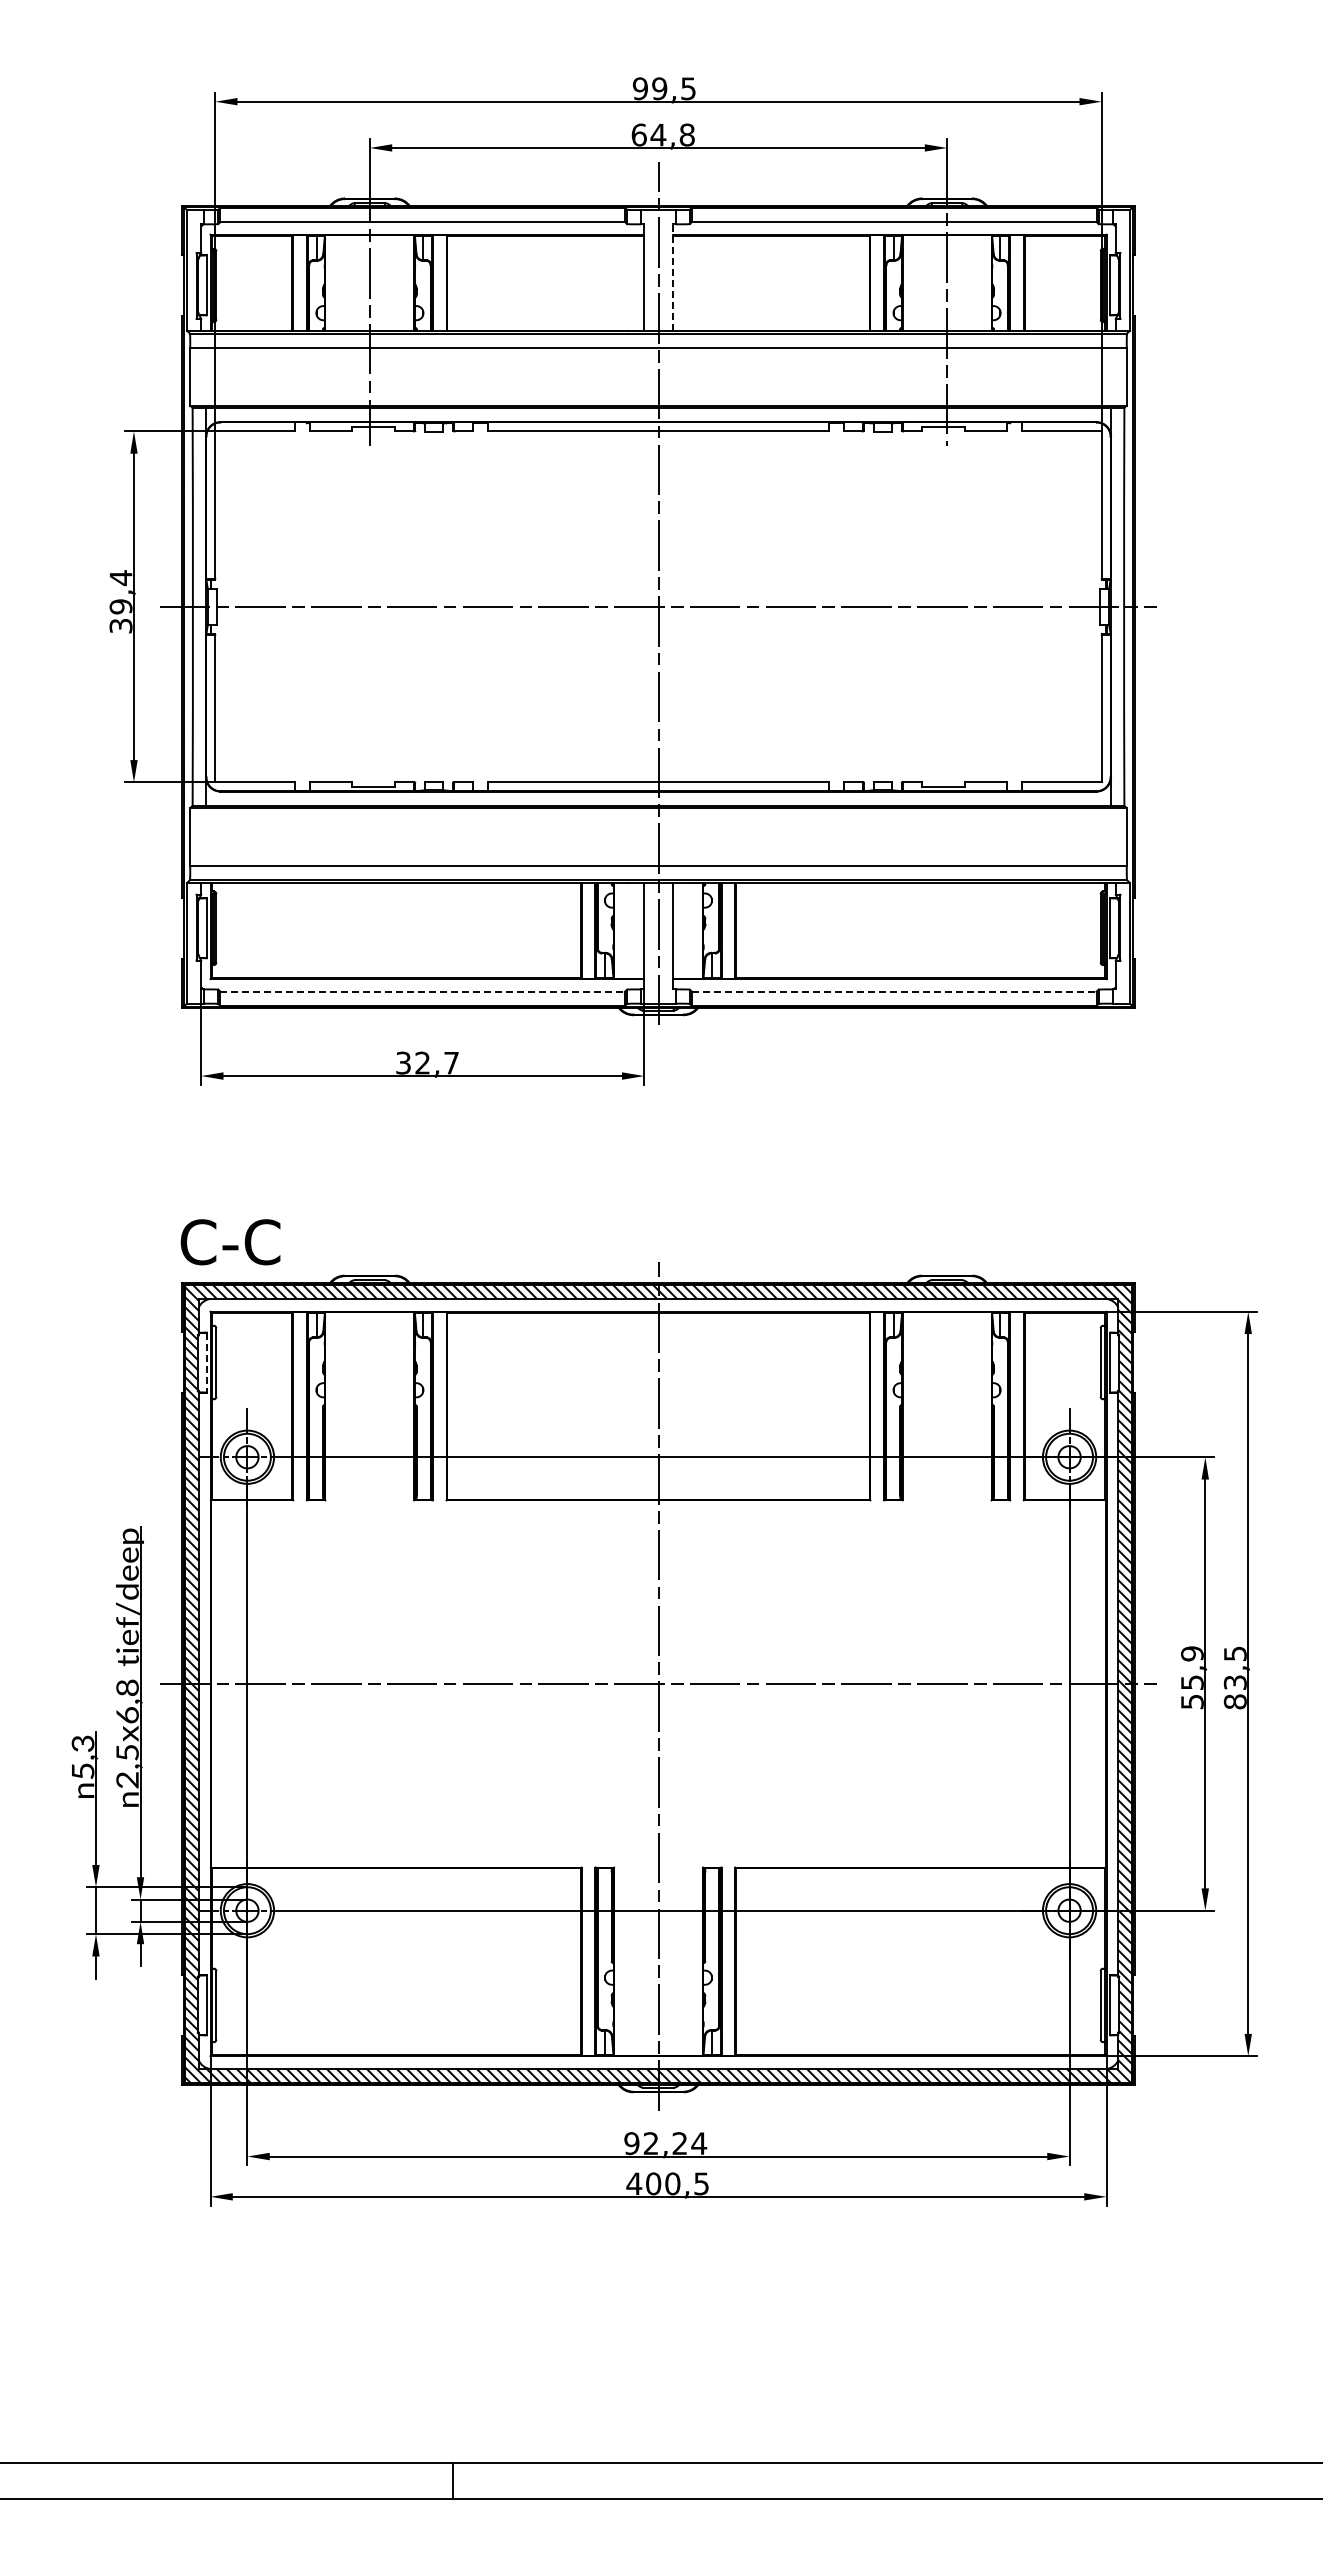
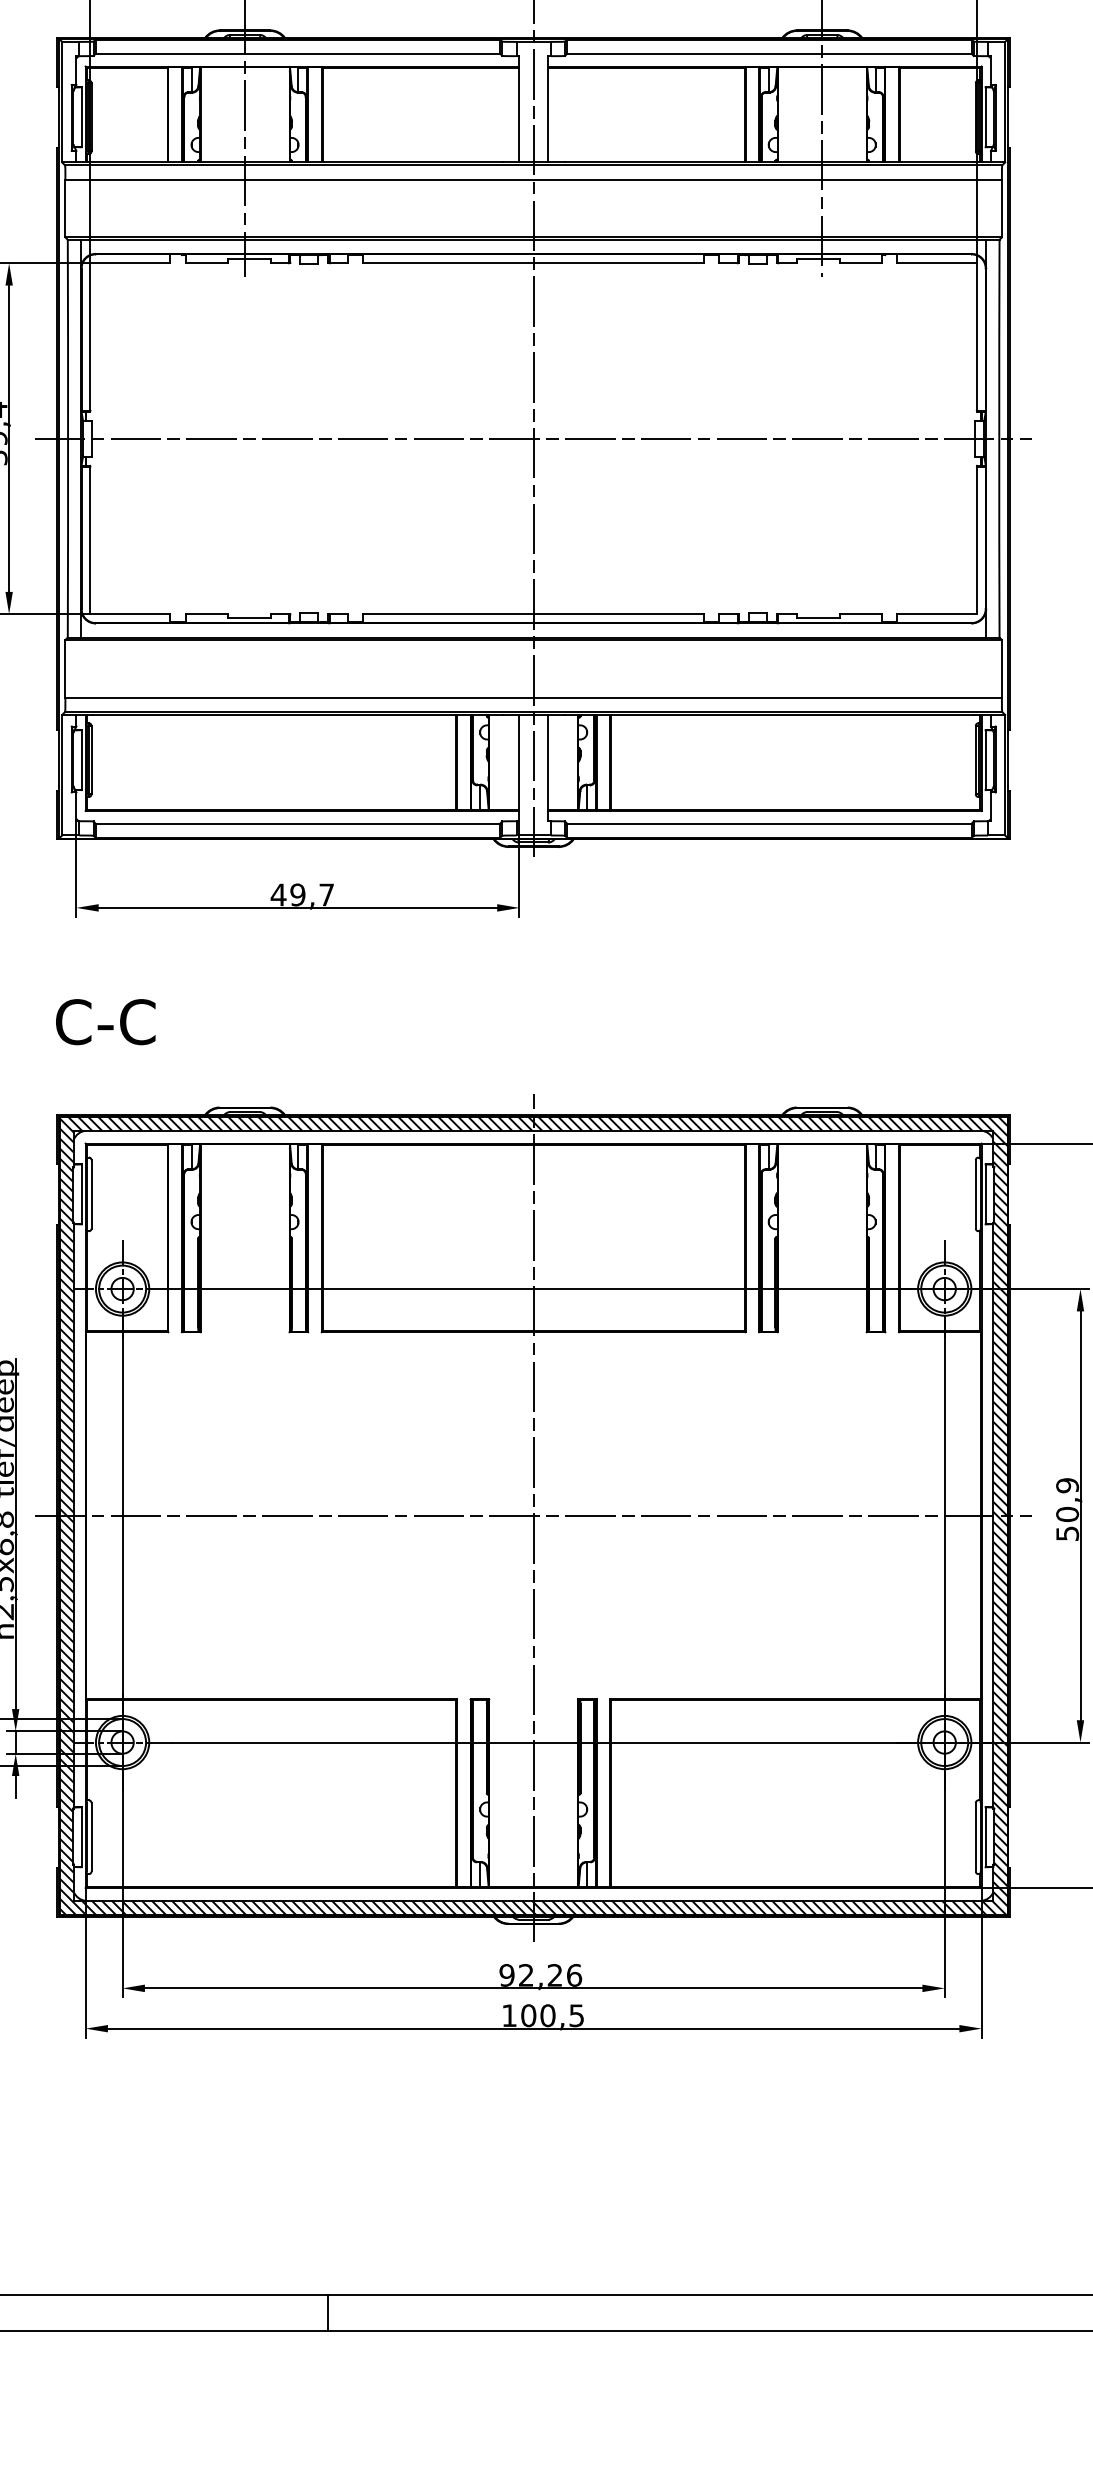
line: (672, 276) -> (547, 108), dashed -> solid
line: (423, 991) -> (298, 823), dashed -> solid
line: (894, 991) -> (769, 823), dashed -> solid
text: (412, 1062) -> (287, 894), 32,7 -> 49,7
text: (230, 1242) -> (105, 1022), moved
line: (206, 1362) -> (81, 1194), dashed -> solid
text: (1192, 1682) -> (1067, 1514), 55,9 -> 50,9
text: (699, 2143) -> (574, 1975), 92,24 -> 92,26
text: (634, 2183) -> (509, 2015), 400,5 -> 100,5

